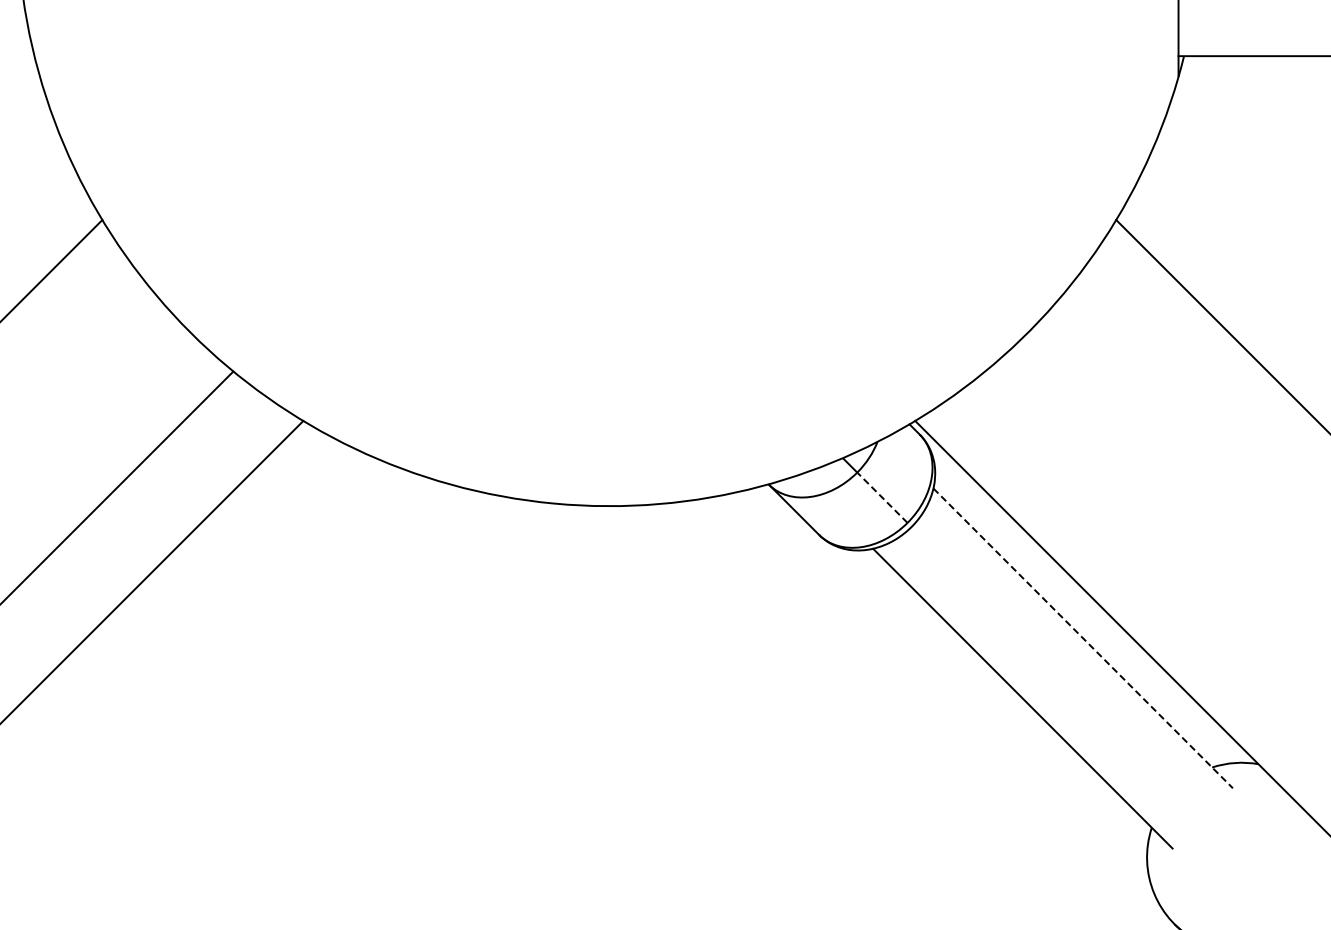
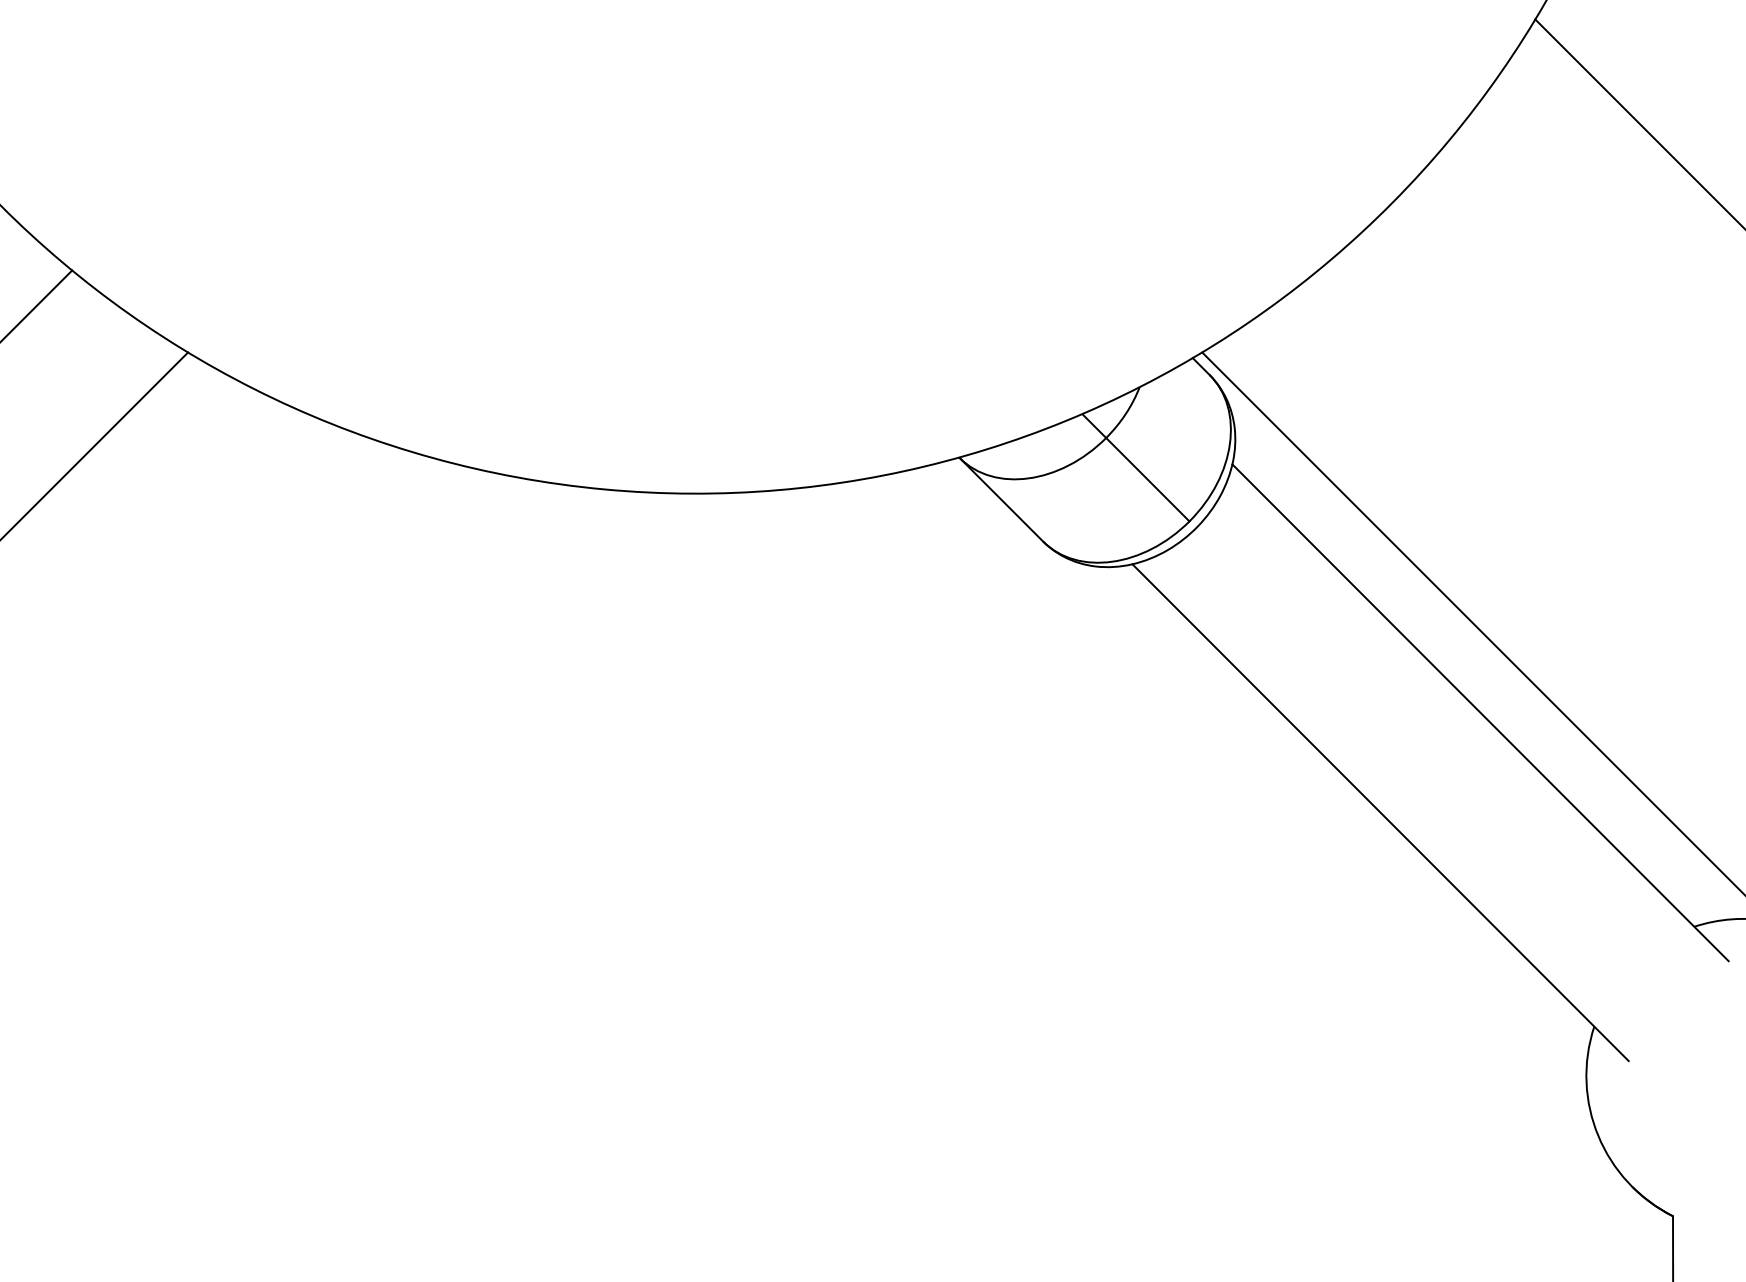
line: (882, 497) -> (1147, 479), dashed -> solid
line: (1083, 638) -> (1481, 712), dashed -> solid

